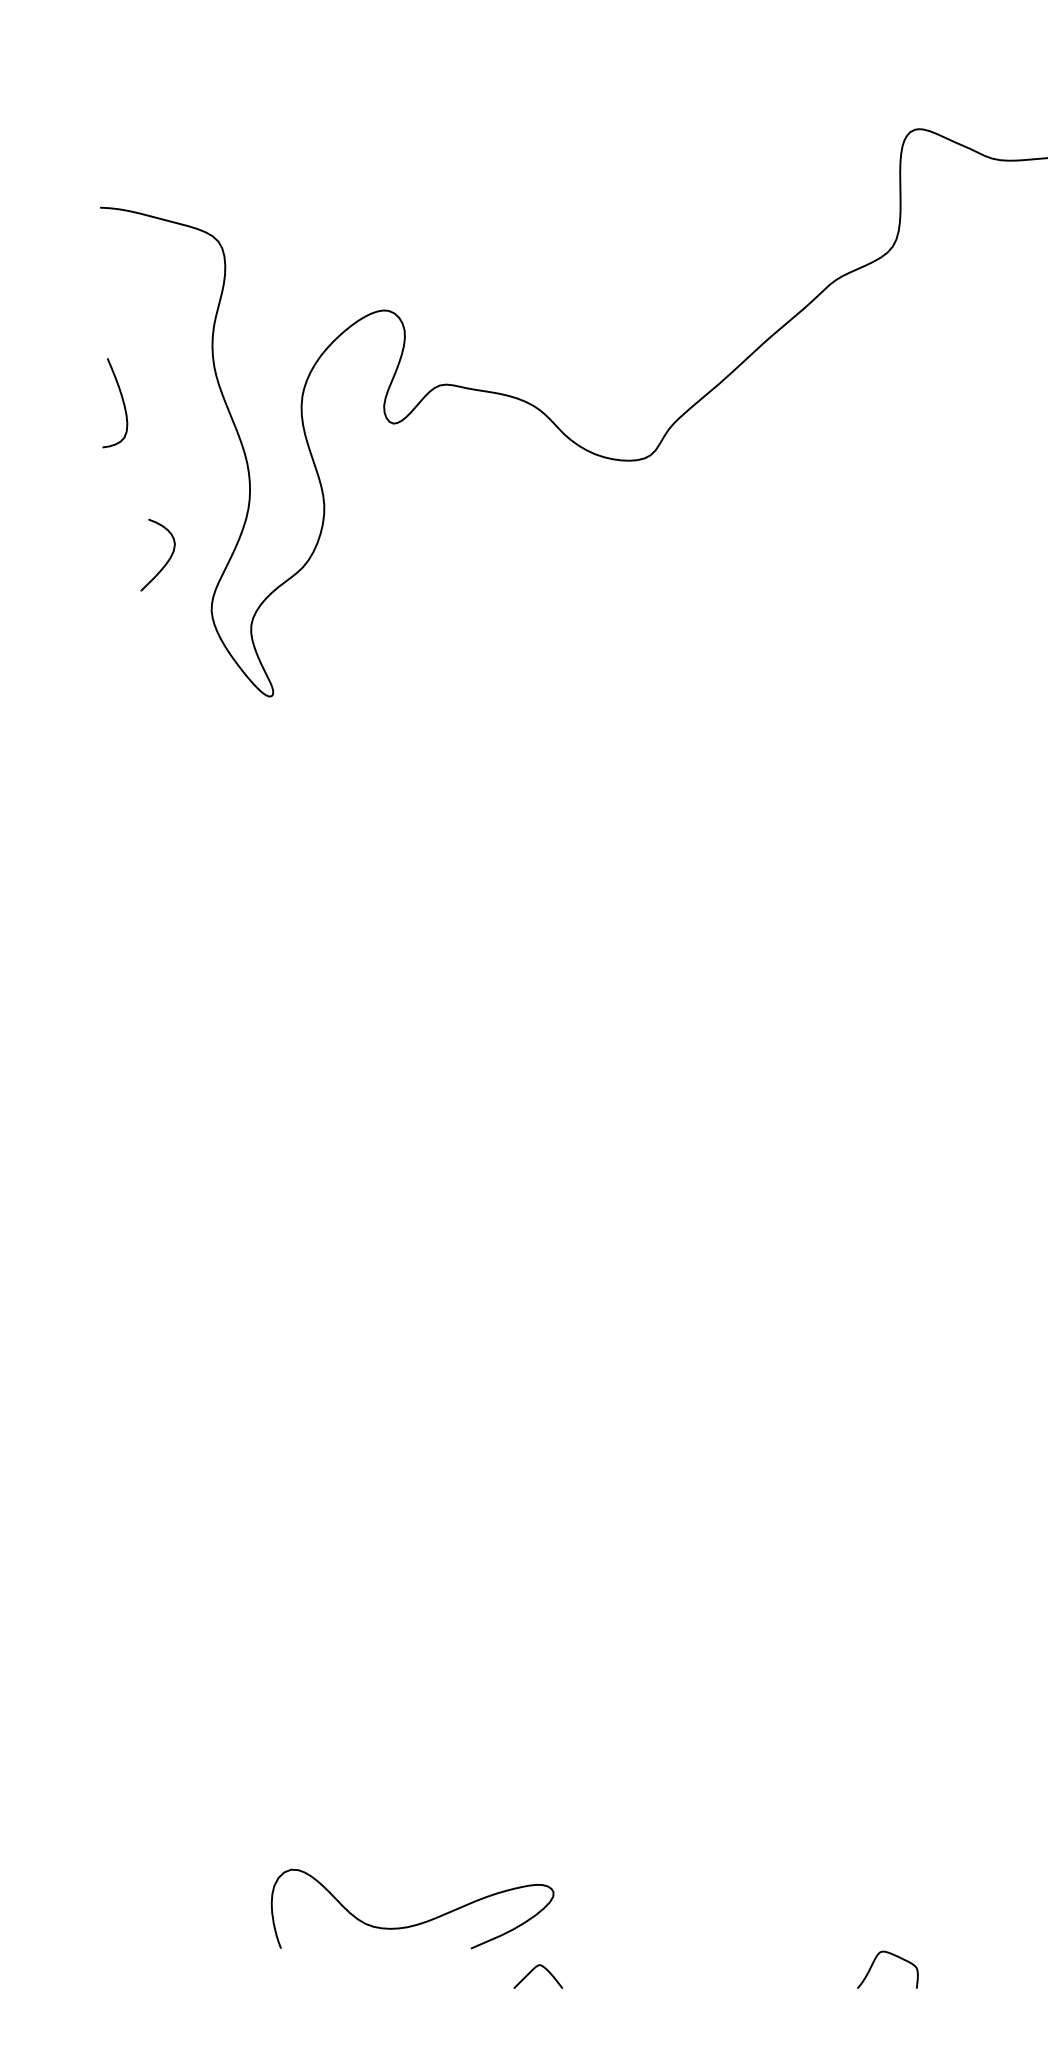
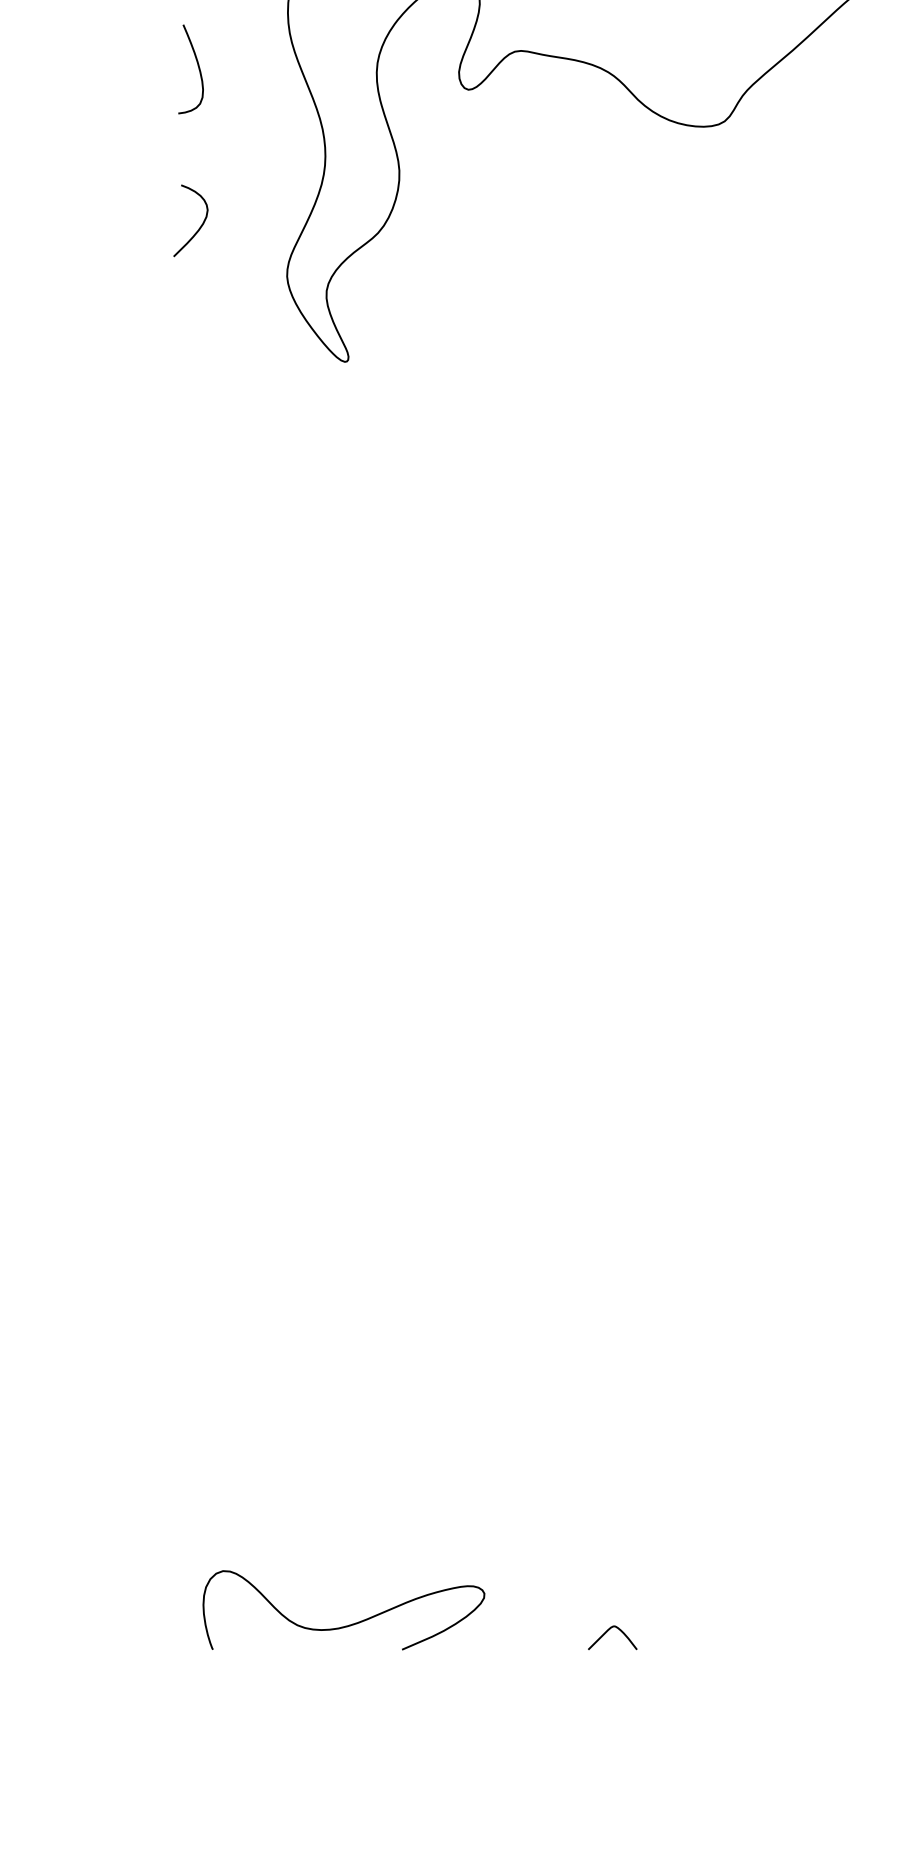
curve: (166, 561) -> (199, 227), moved
curve: (417, 1923) -> (348, 1624), moved

